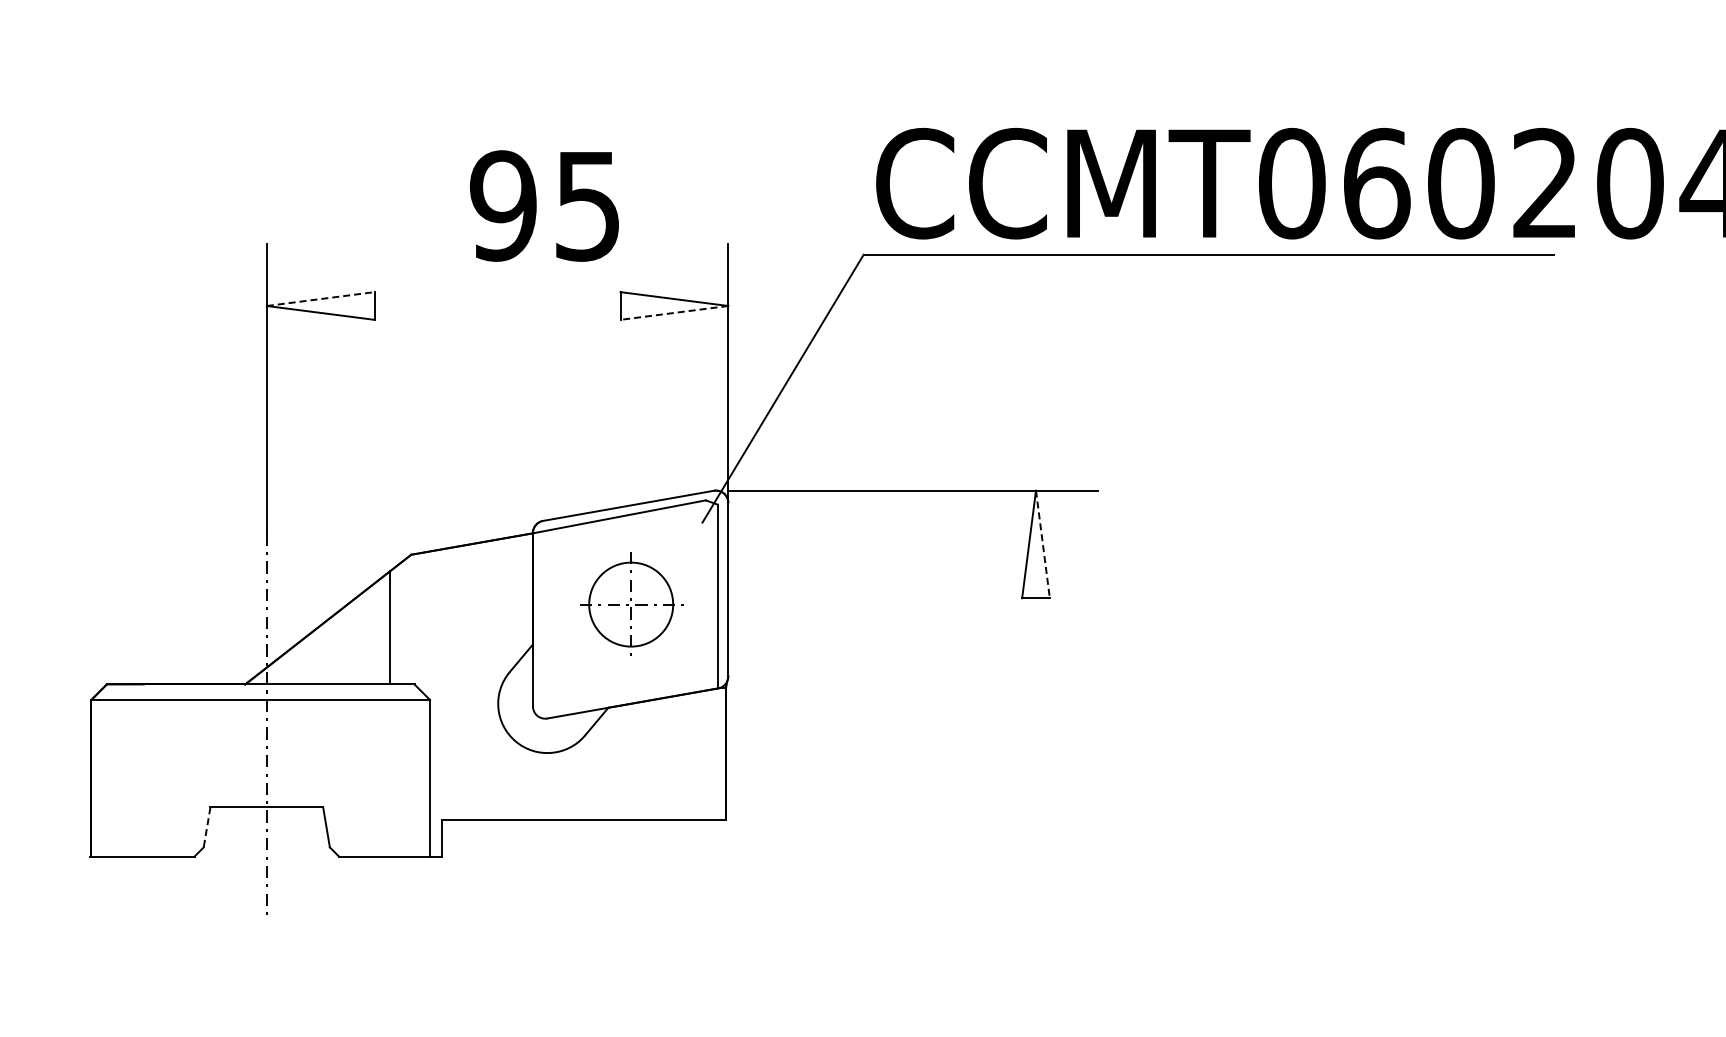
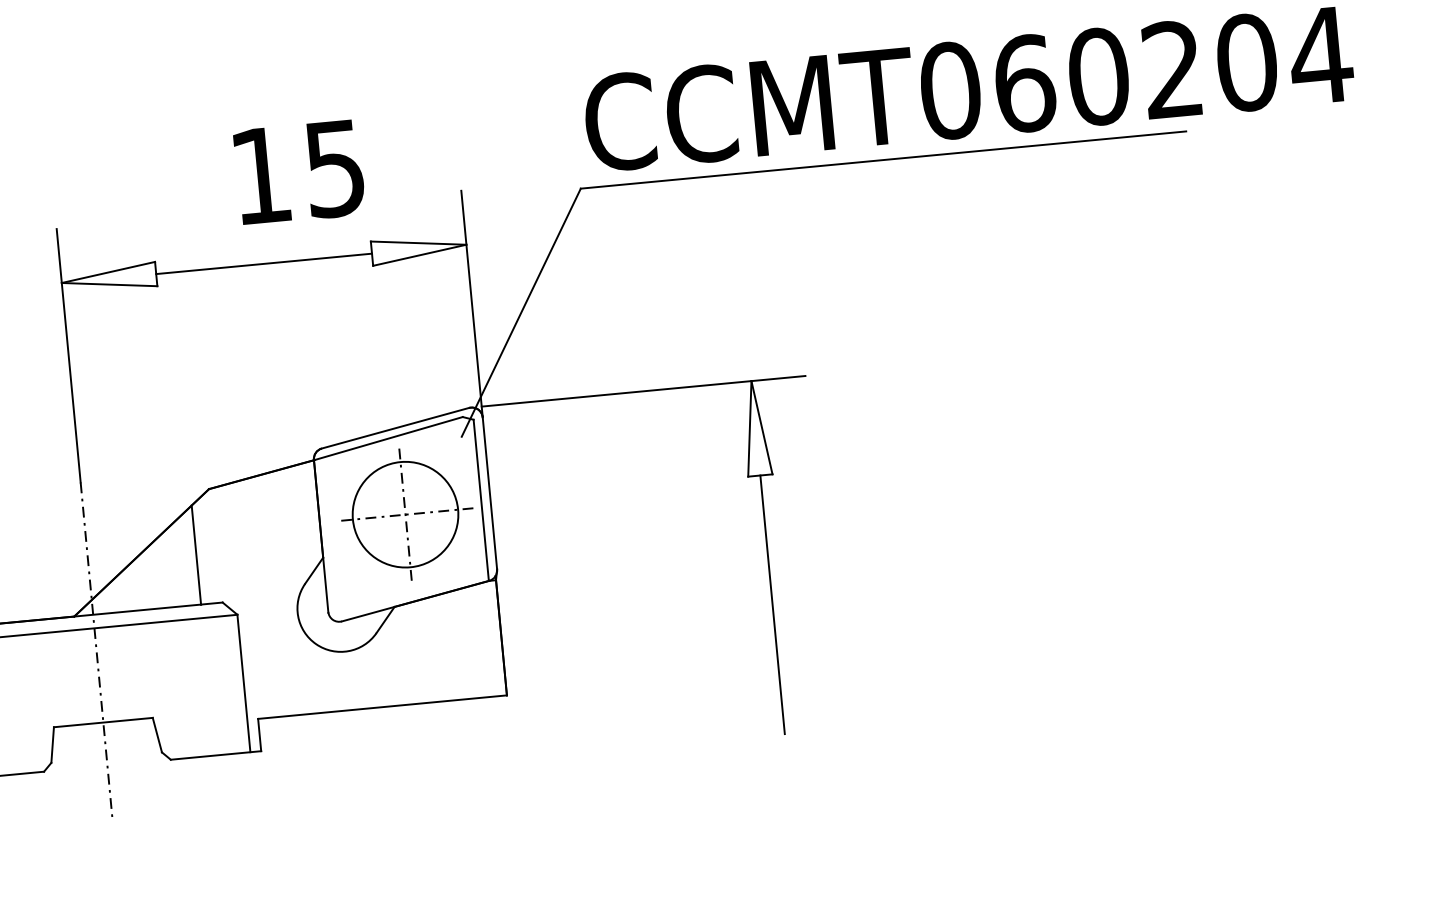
text: (502, 205) -> (260, 175), 95 -> 15
line: (321, 299) -> (109, 272), dashed -> solid
line: (497, 306) -> (264, 264), added
line: (673, 312) -> (418, 255), dashed -> solid
line: (1042, 544) -> (761, 427), dashed -> solid
part: (632, 604) -> (407, 514), size x1.43
line: (1036, 745) -> (773, 604), added
line: (207, 827) -> (53, 745), dashed -> solid

